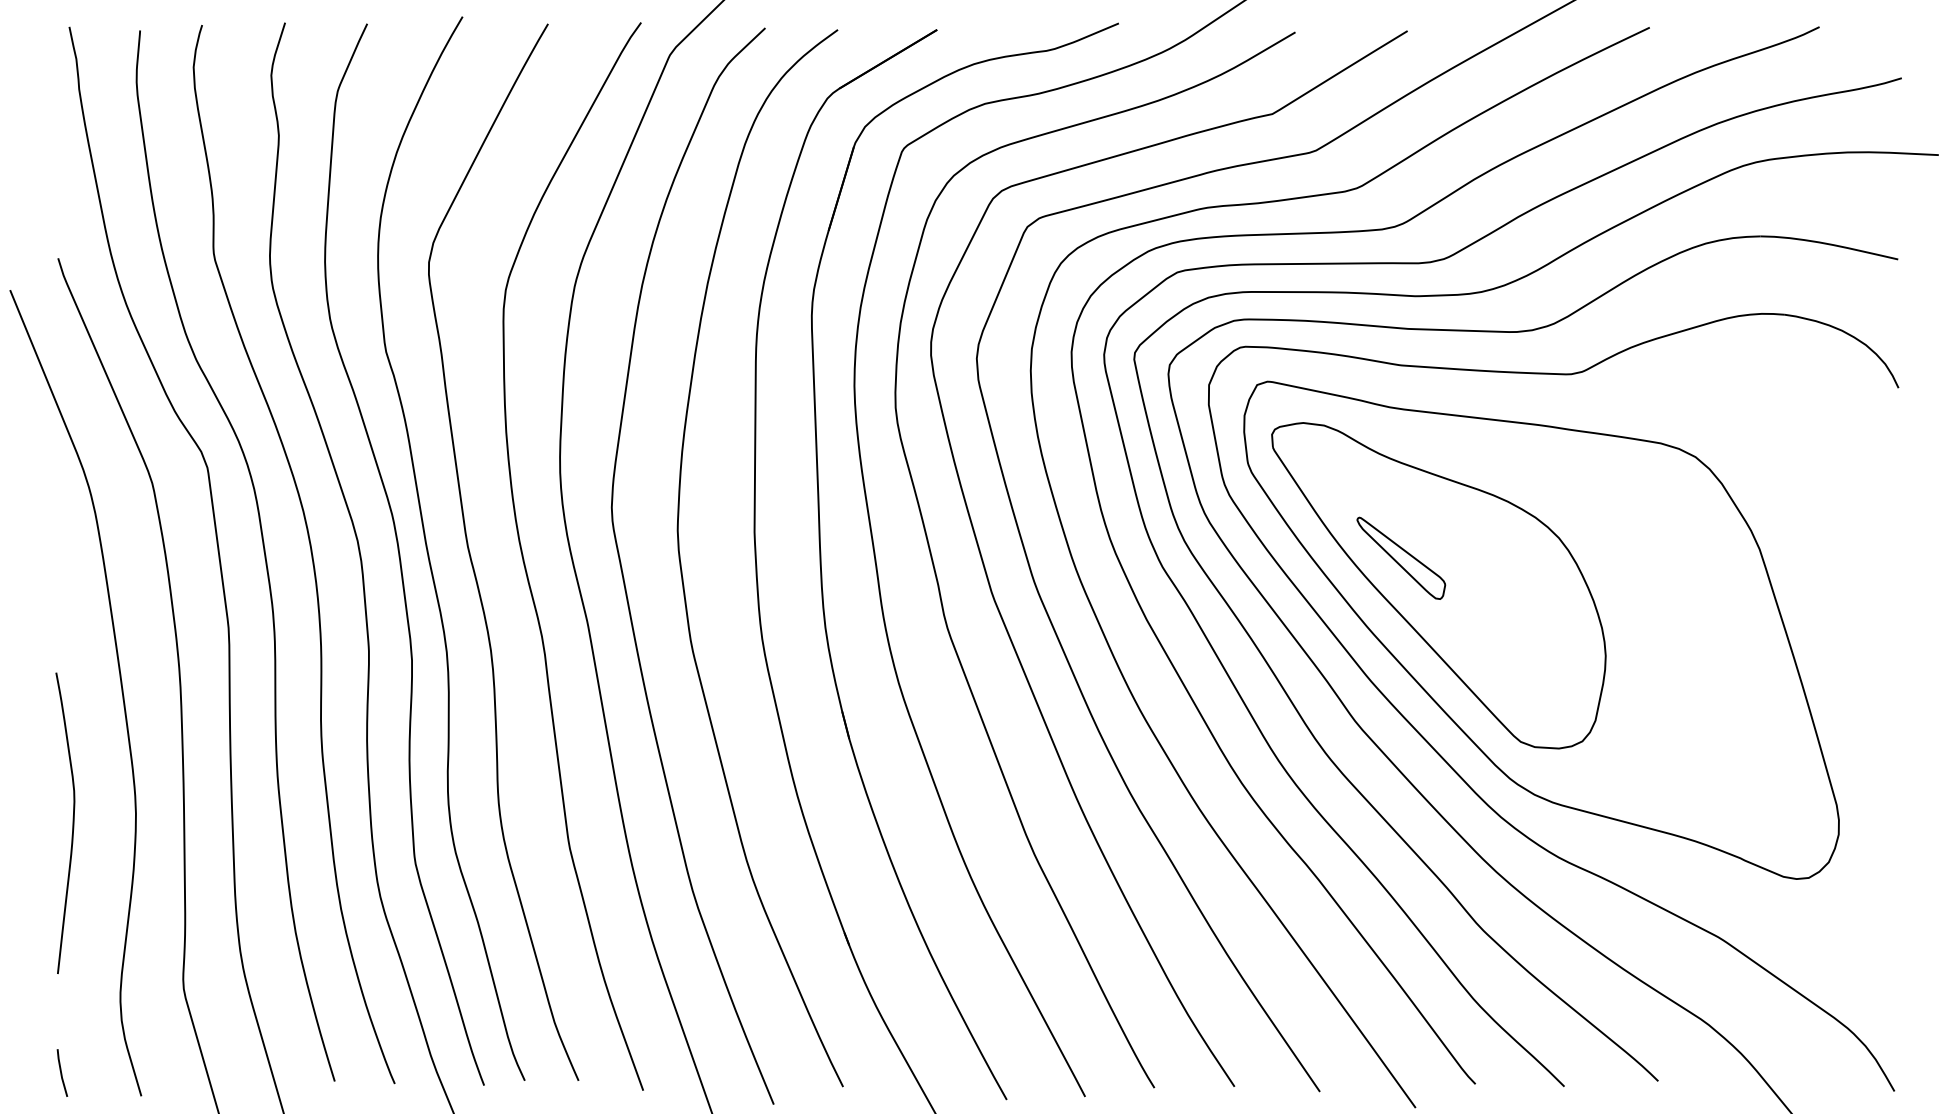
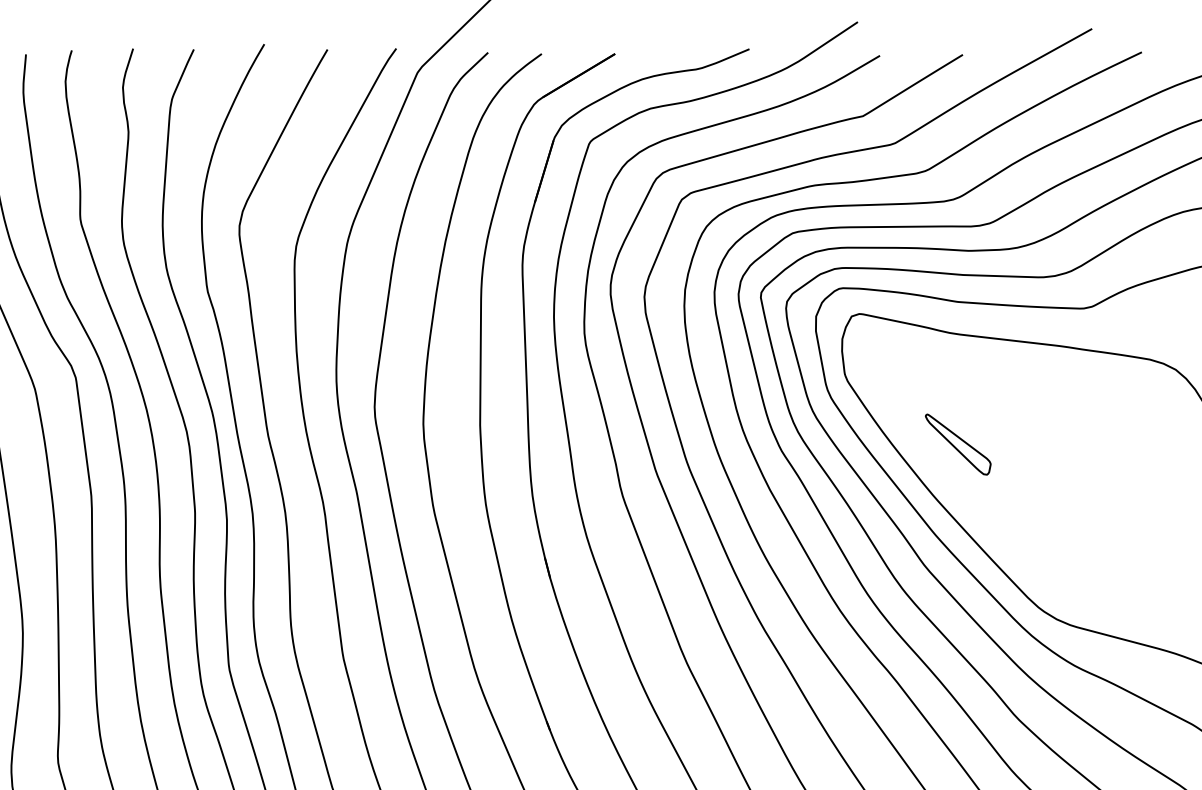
part: (1438, 585) -> (985, 464), removed

